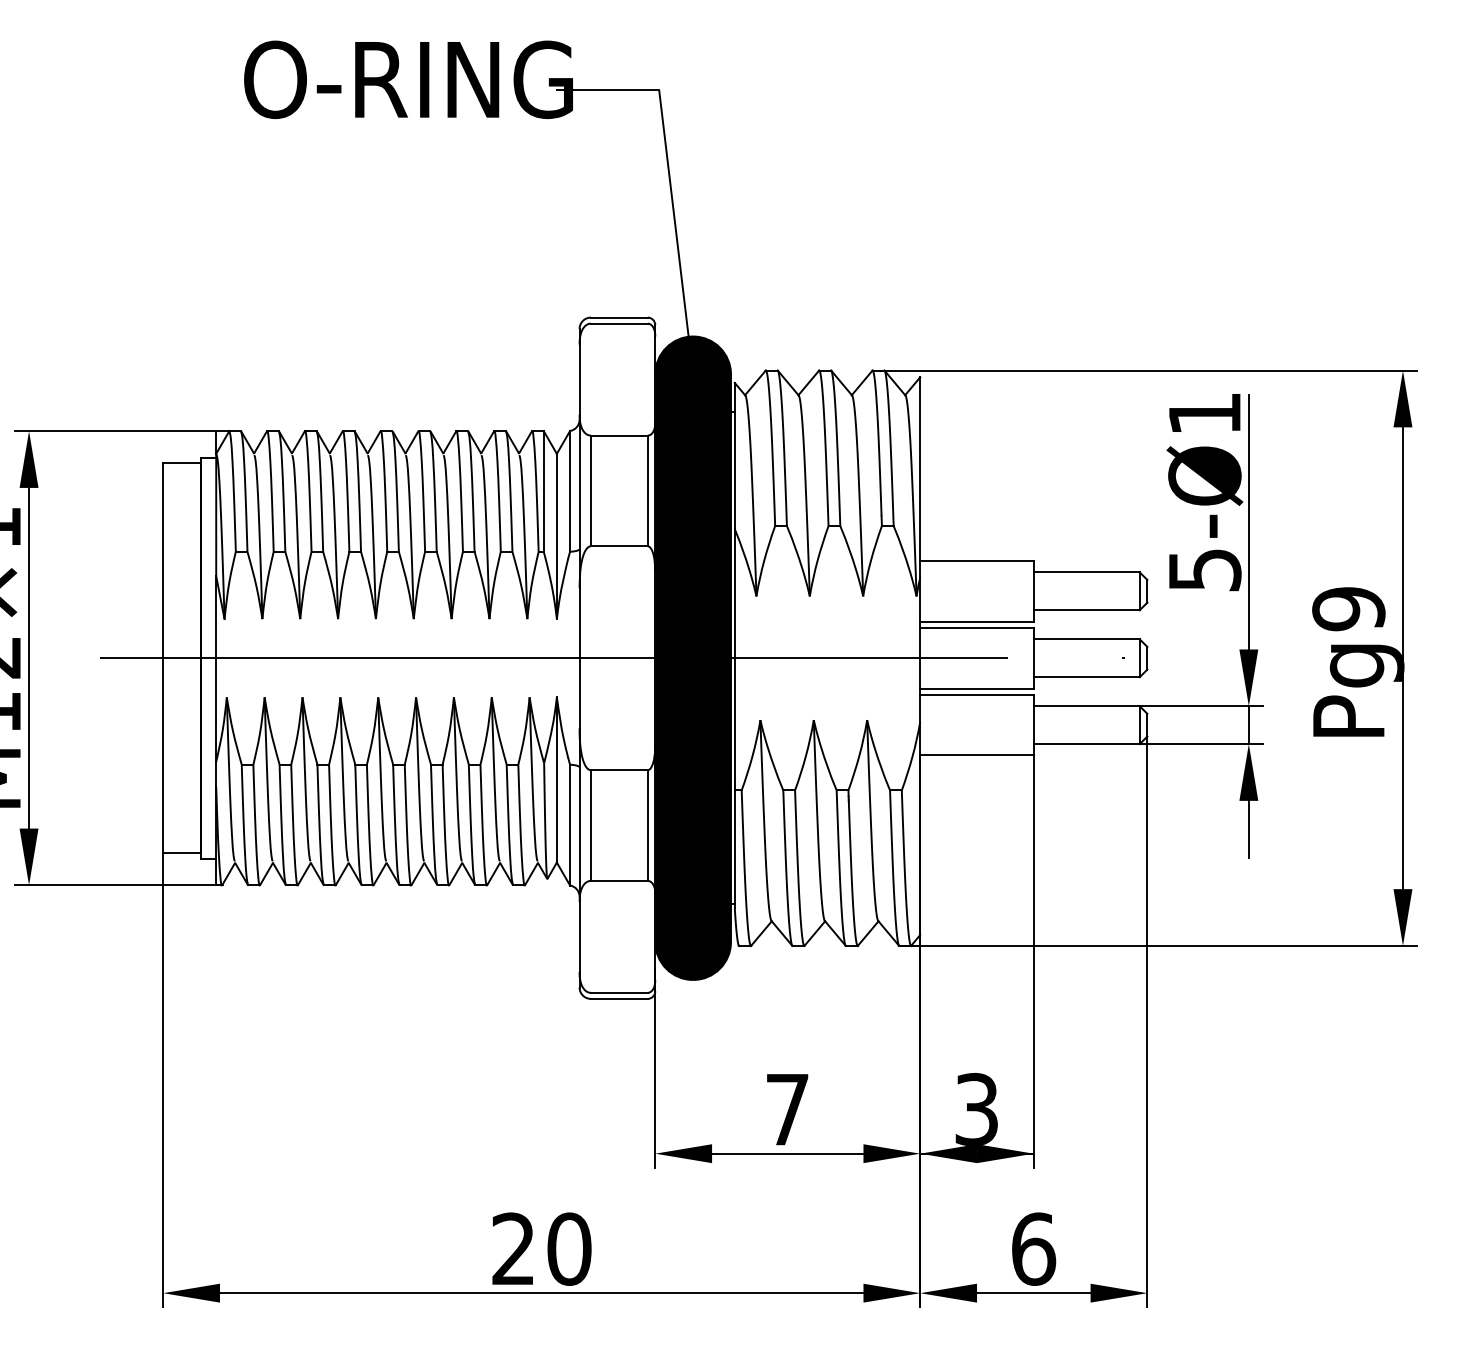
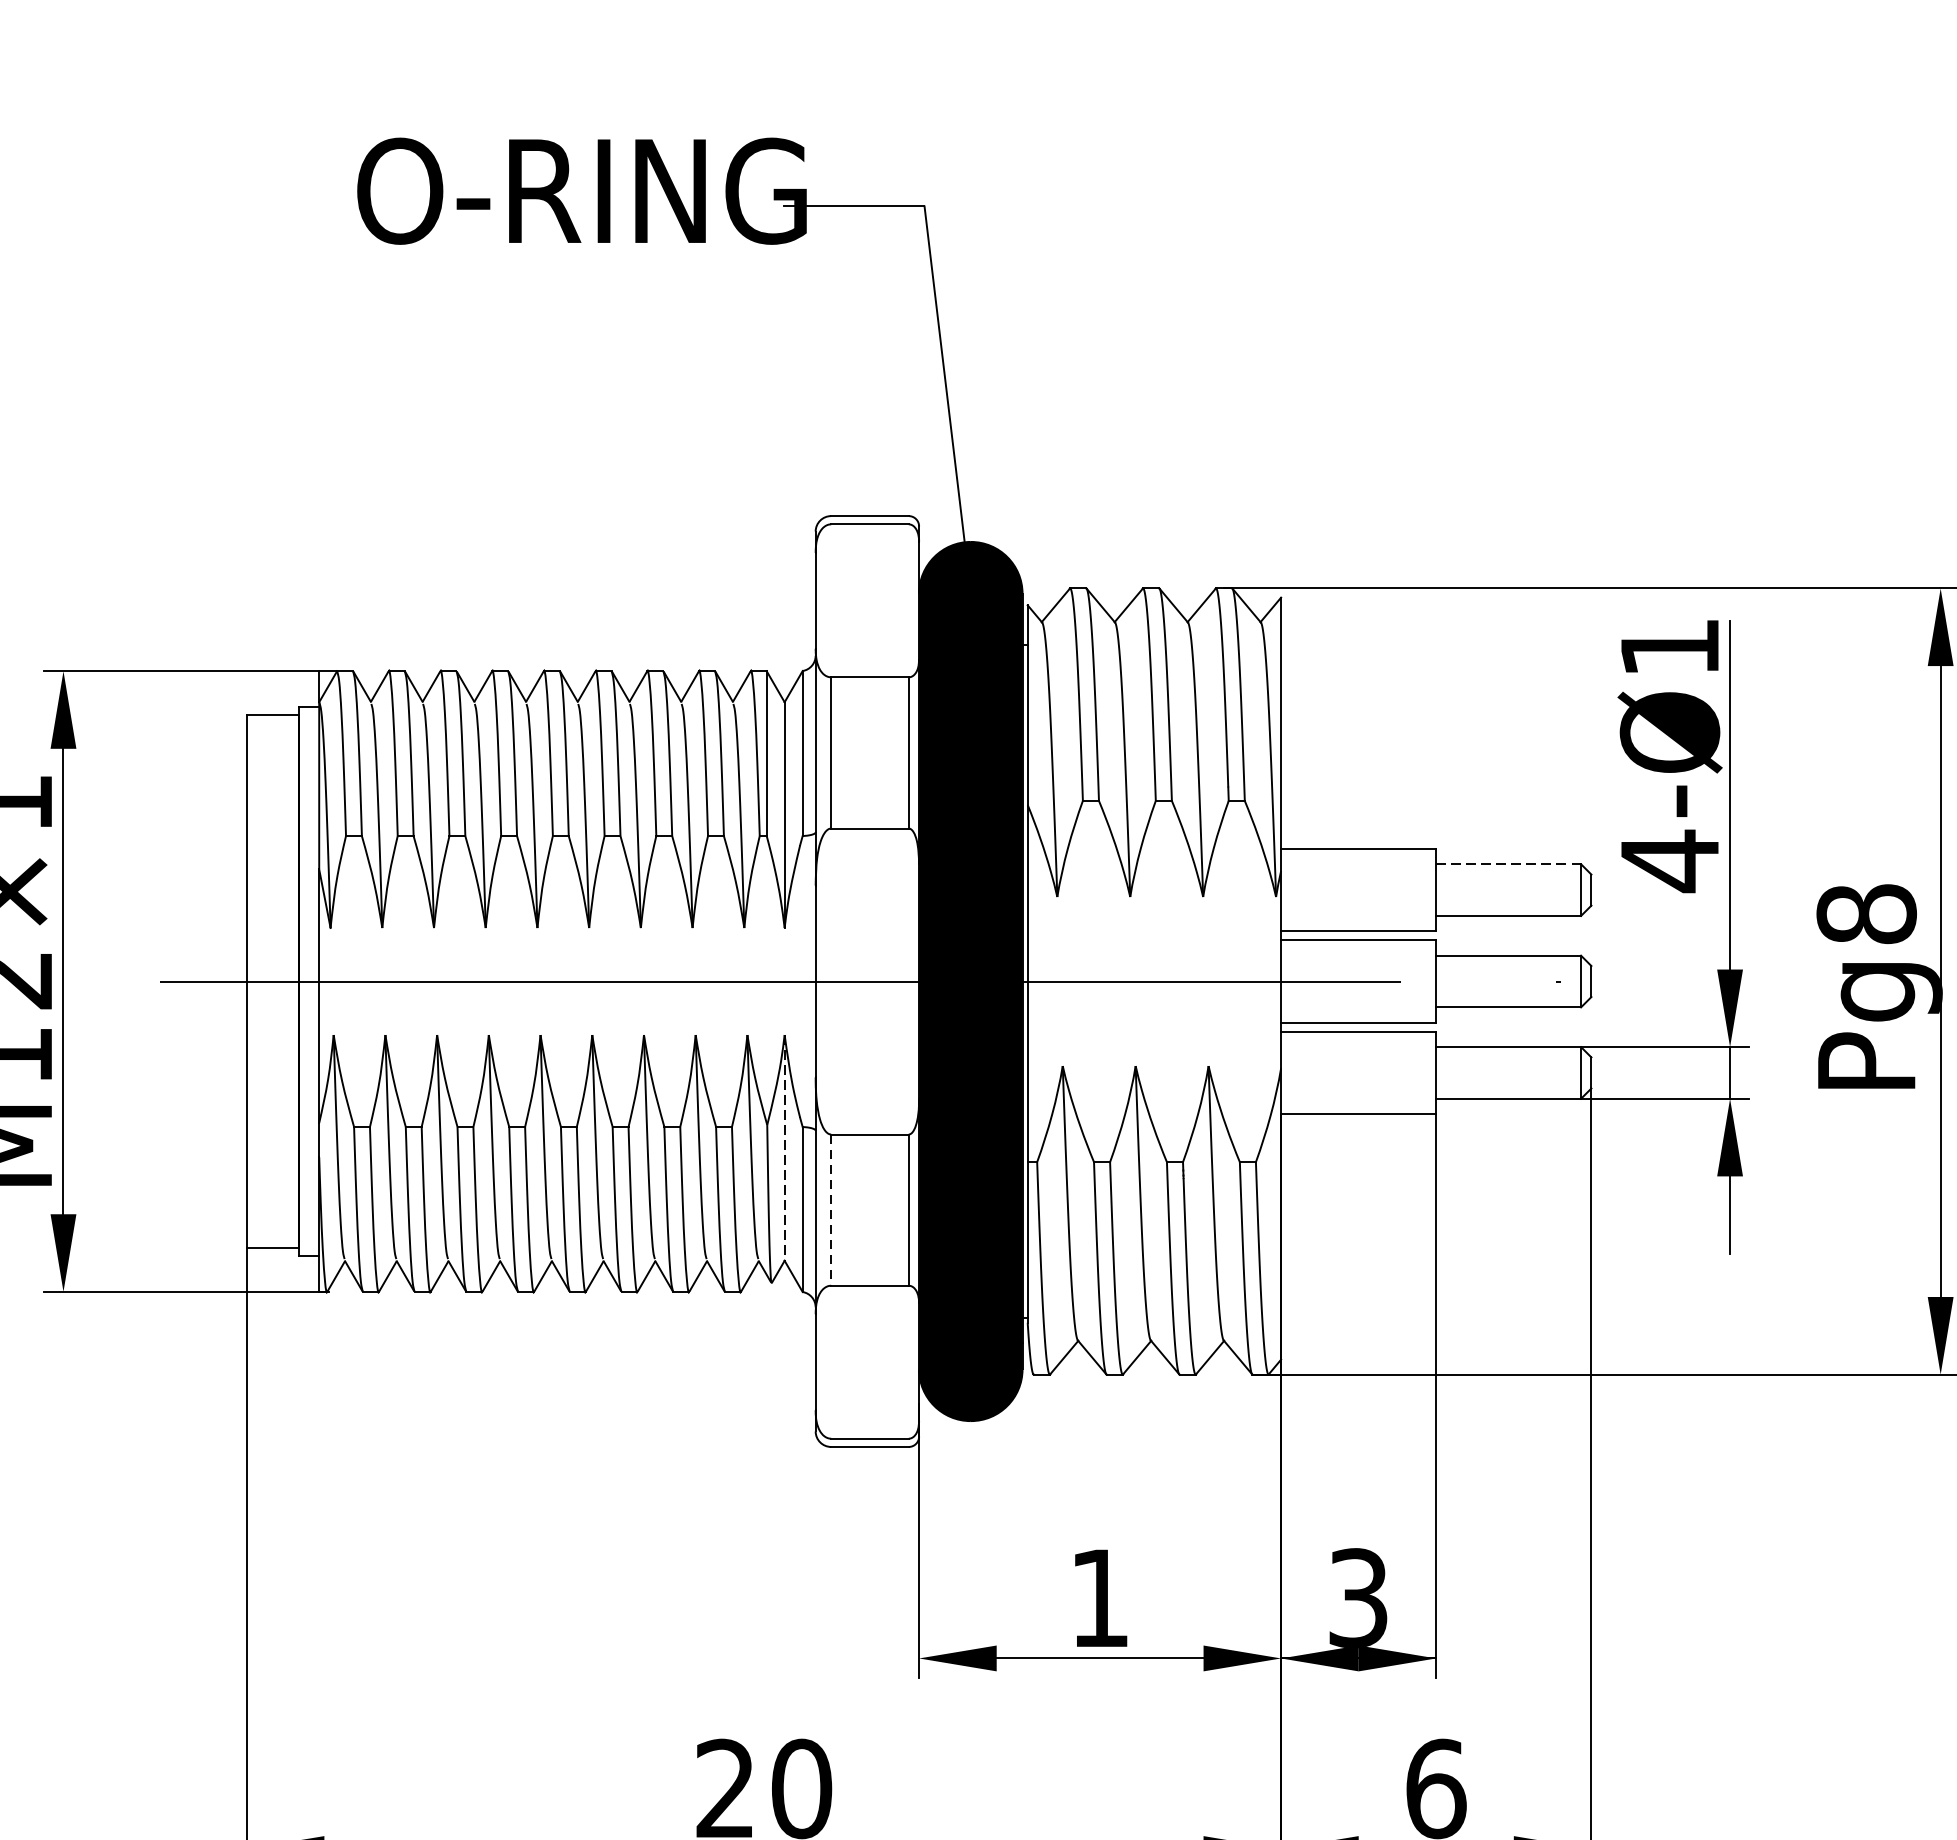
text: (1205, 570) -> (1670, 861), 5-Ø1 -> 4-Ø1
line: (1086, 572) -> (1508, 864), solid -> dashed
text: (1348, 609) -> (1866, 914), Pg9 -> Pg8
line: (556, 780) -> (784, 1148), solid -> dashed
line: (590, 826) -> (830, 1211), solid -> dashed
text: (787, 1109) -> (1099, 1598), 7 -> 1

